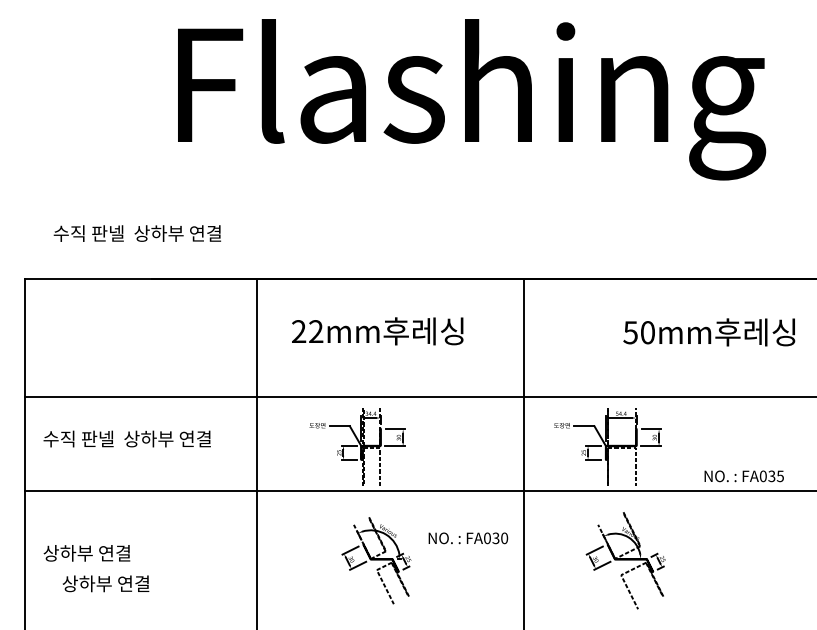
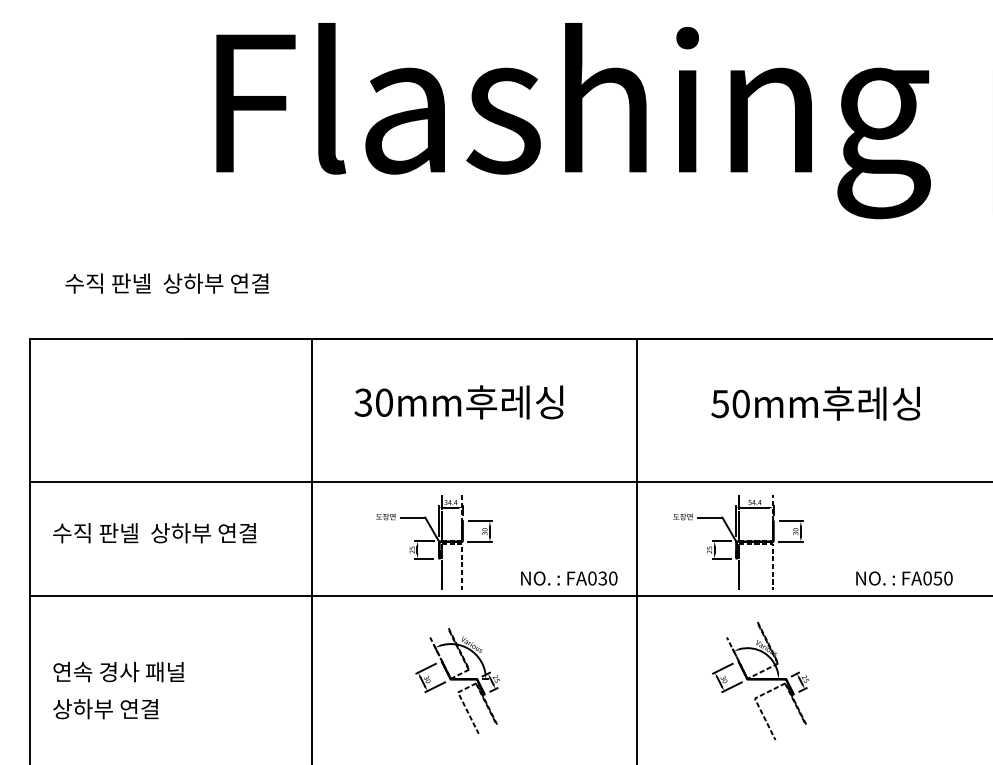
text: (307, 331) -> (373, 402), 22mm -> 30mm
text: (709, 332) -> (816, 403), moved
text: (775, 476) -> (942, 578), FA035 -> FA050
text: (468, 538) -> (569, 578), moved
text: (97, 553) -> (118, 672), 상하부 연결 -> 연속 경사 패널
text: (105, 583) -> (105, 708), moved

